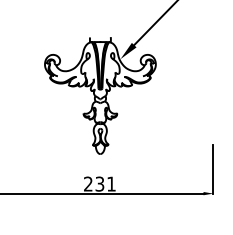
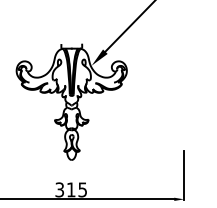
text: (99, 183) -> (70, 189), 231 -> 315

